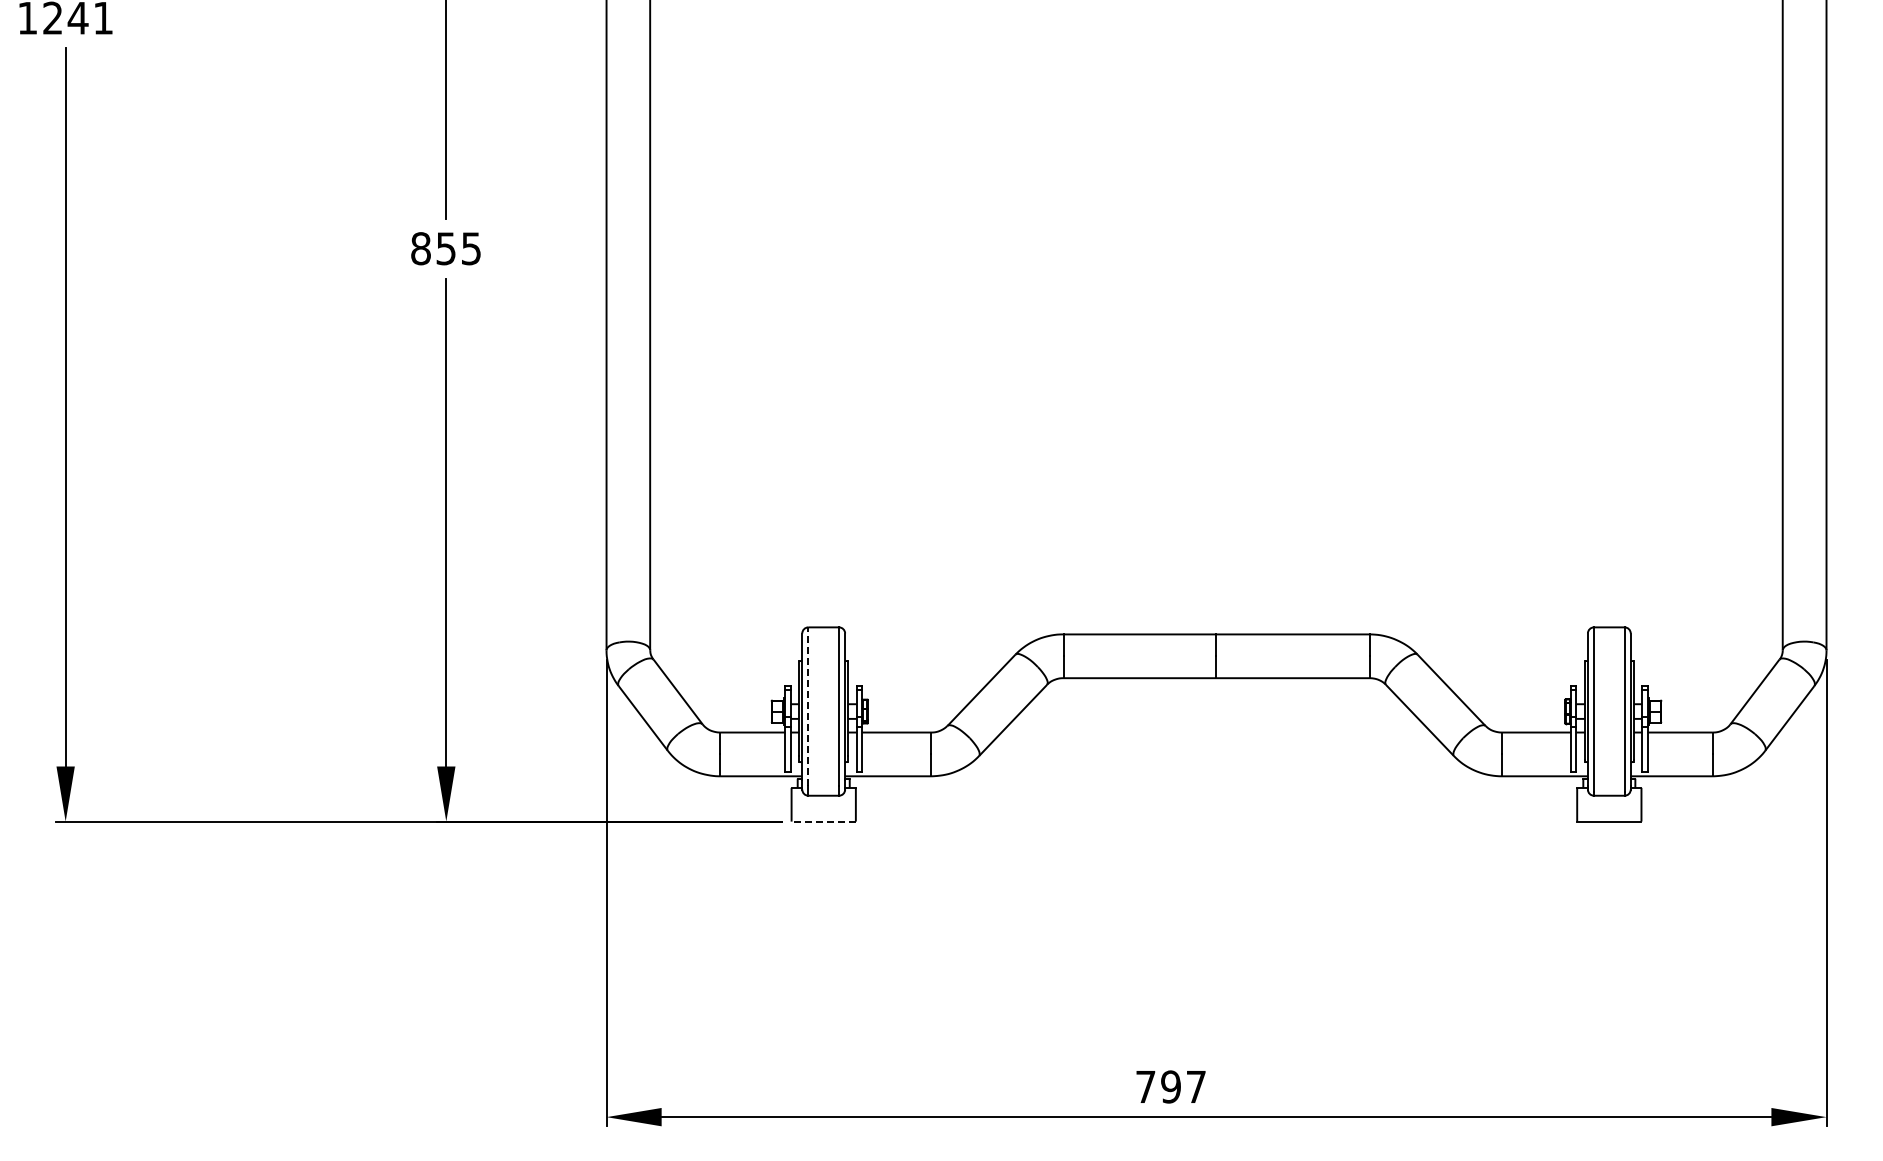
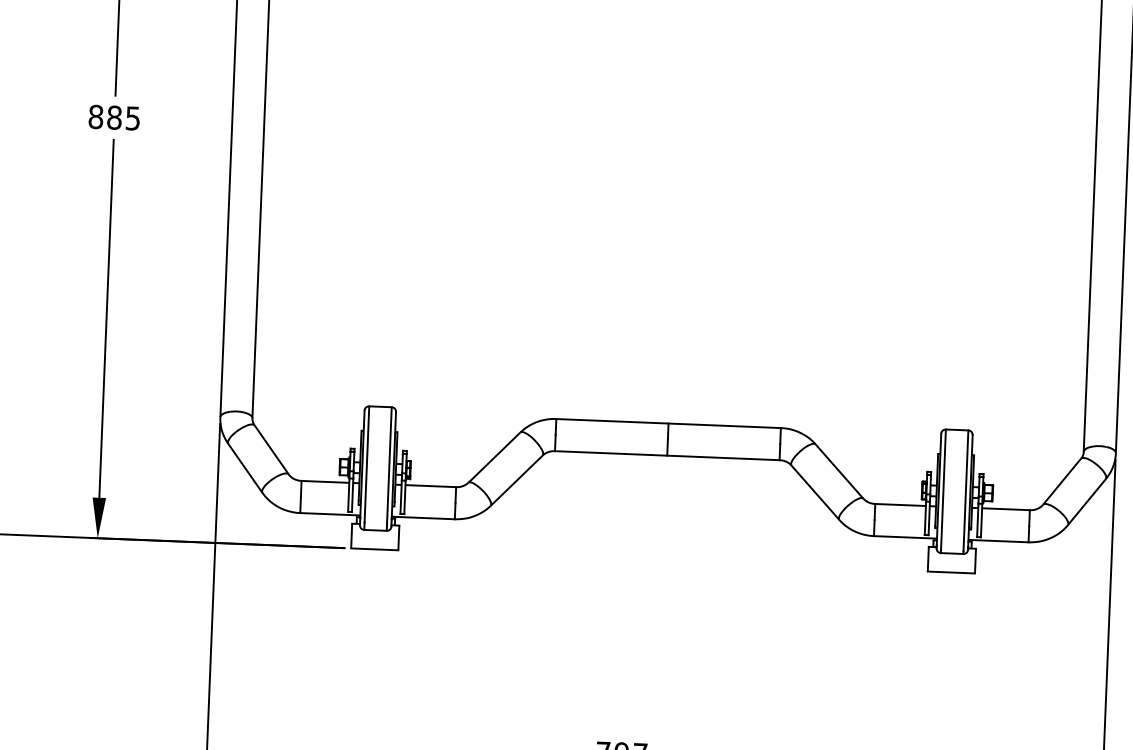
text: (446, 248) -> (114, 117), 855 -> 885
line: (808, 706) -> (366, 464), dashed -> solid
line: (823, 821) -> (374, 549), dashed -> solid

